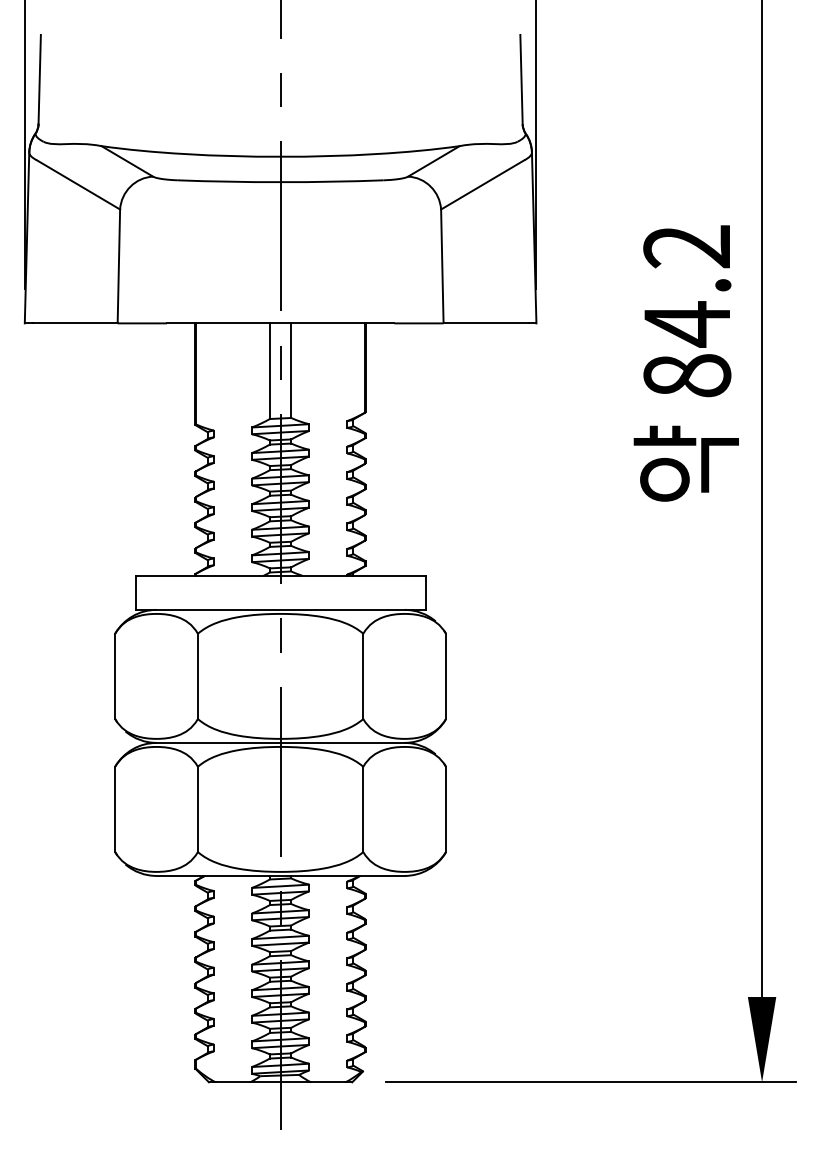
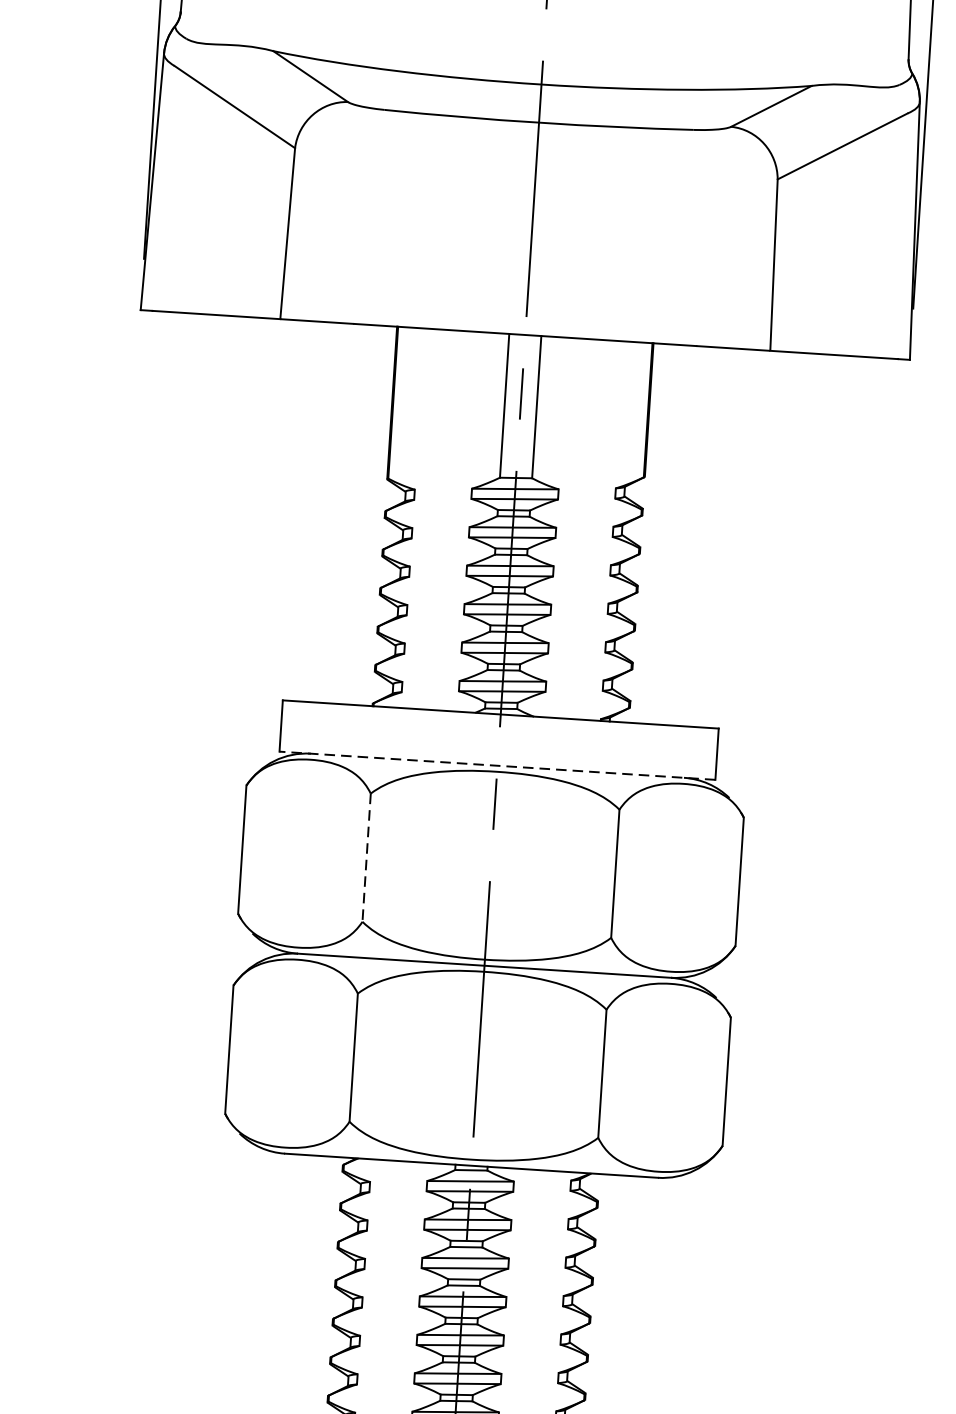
line: (280, 609) -> (497, 765), solid -> dashed
line: (197, 676) -> (366, 857), solid -> dashed

